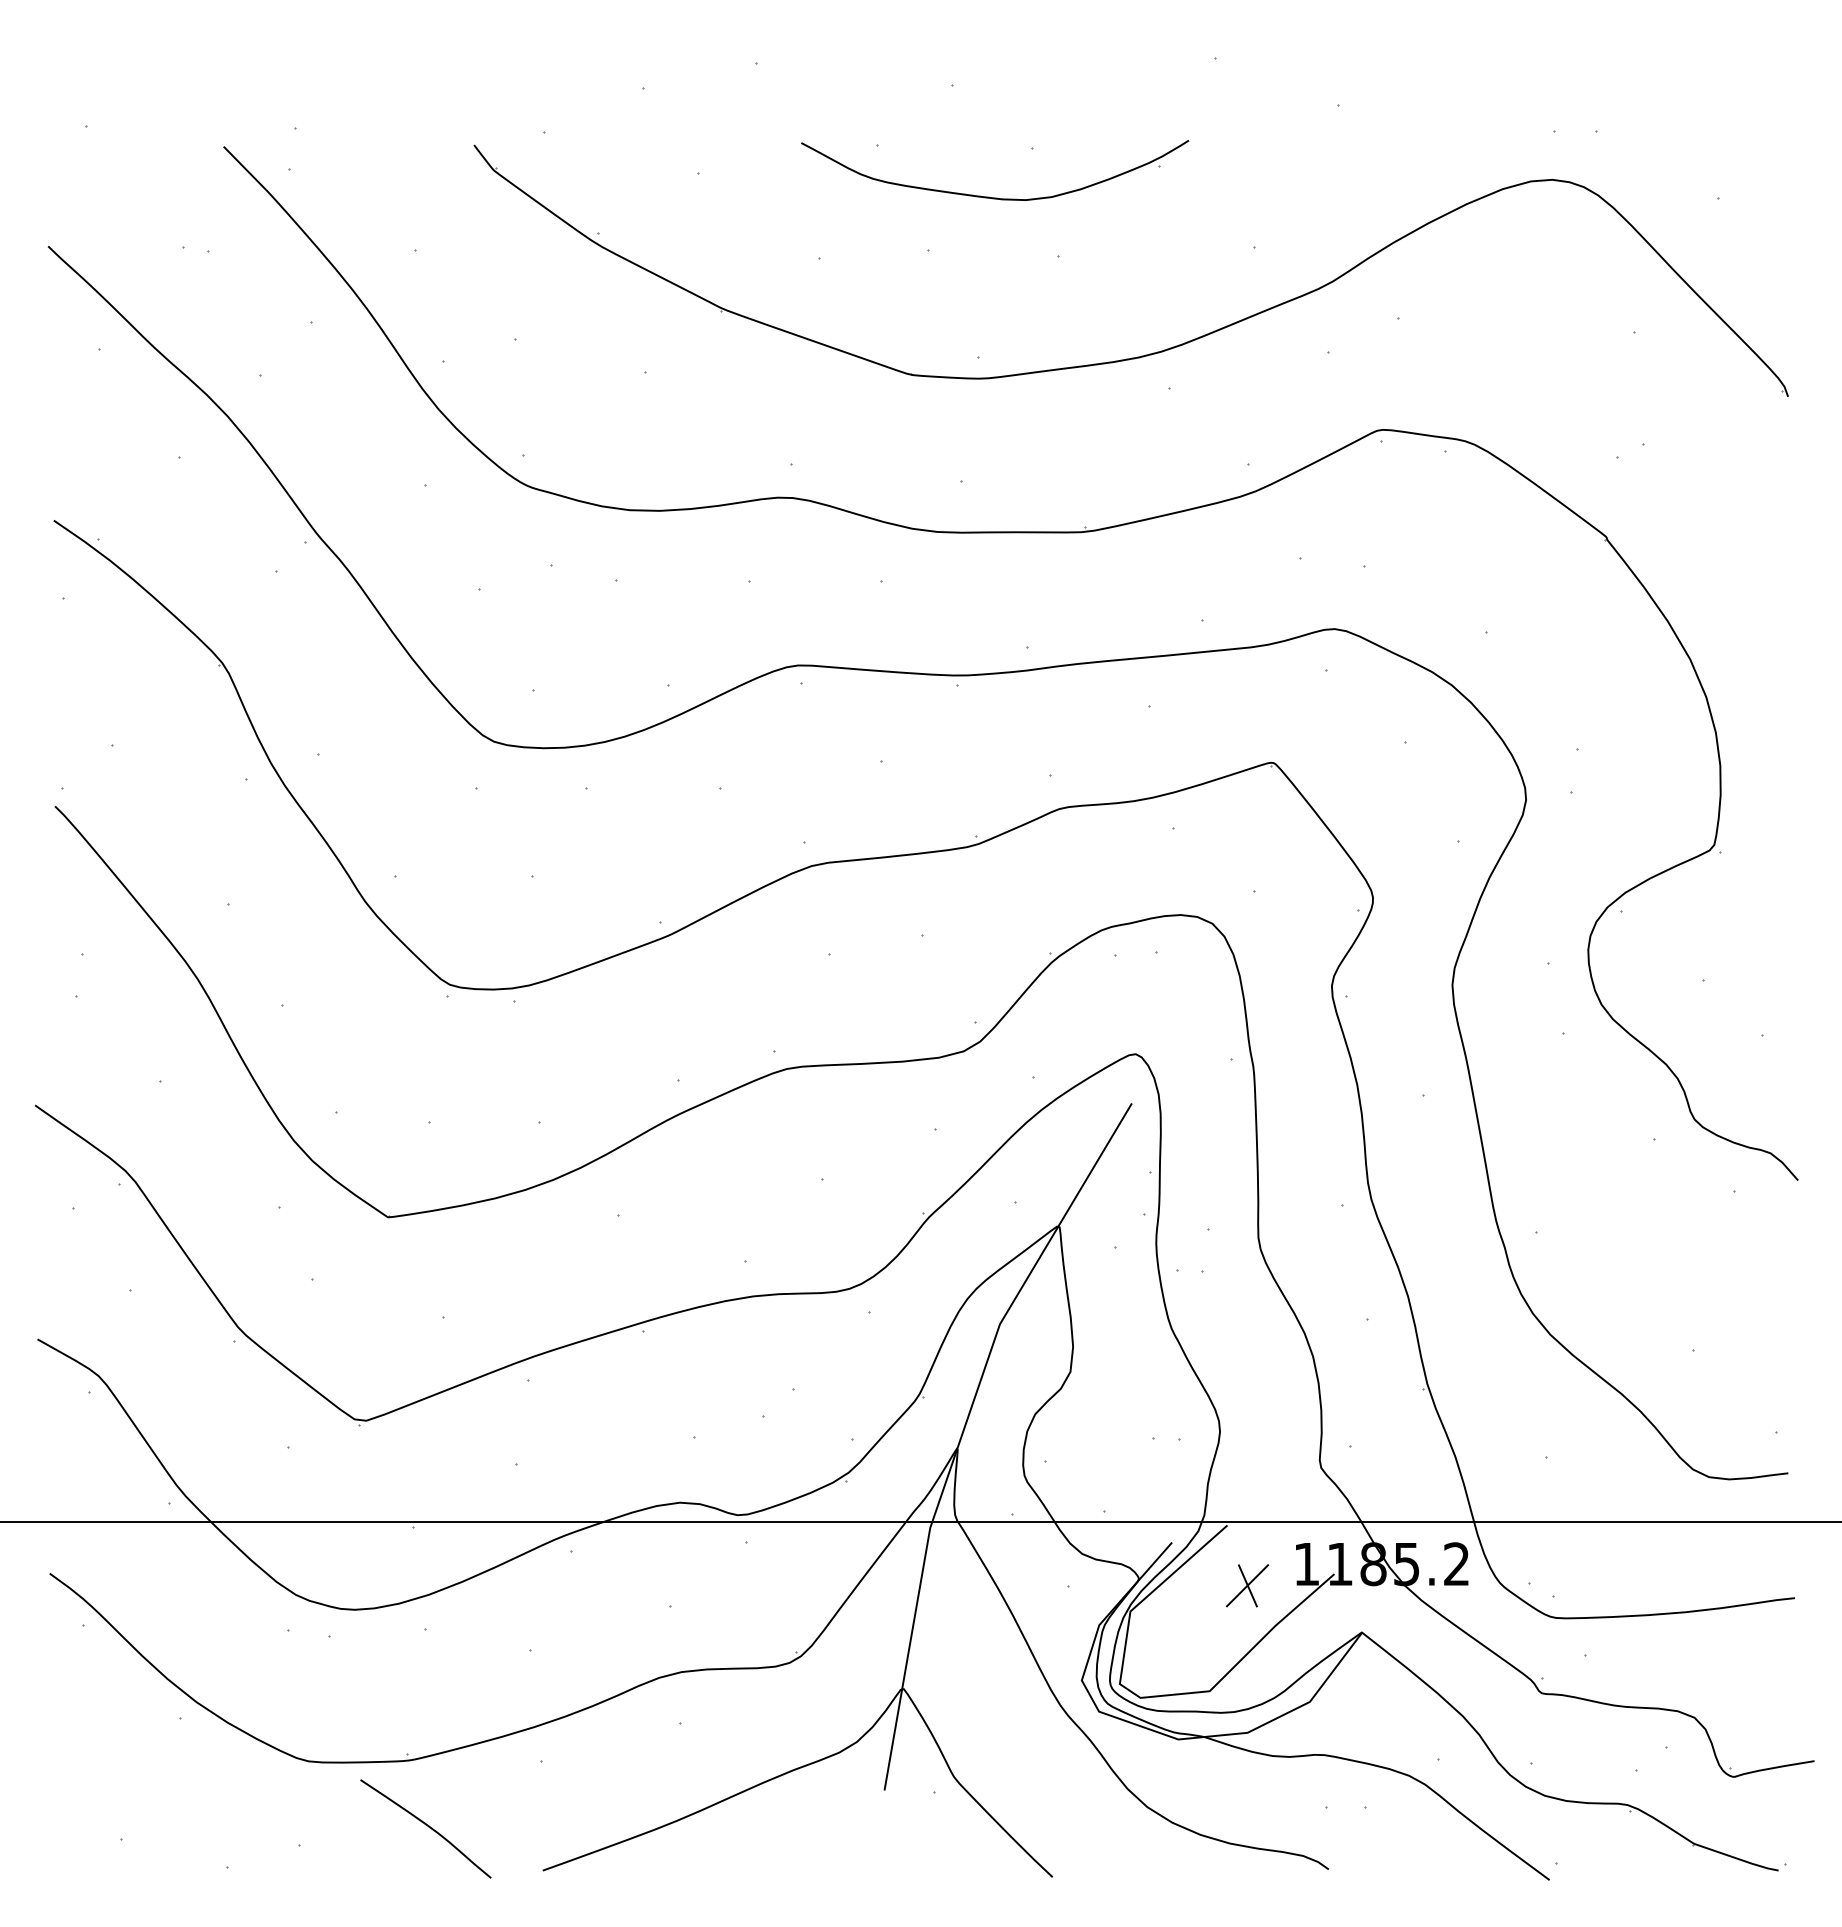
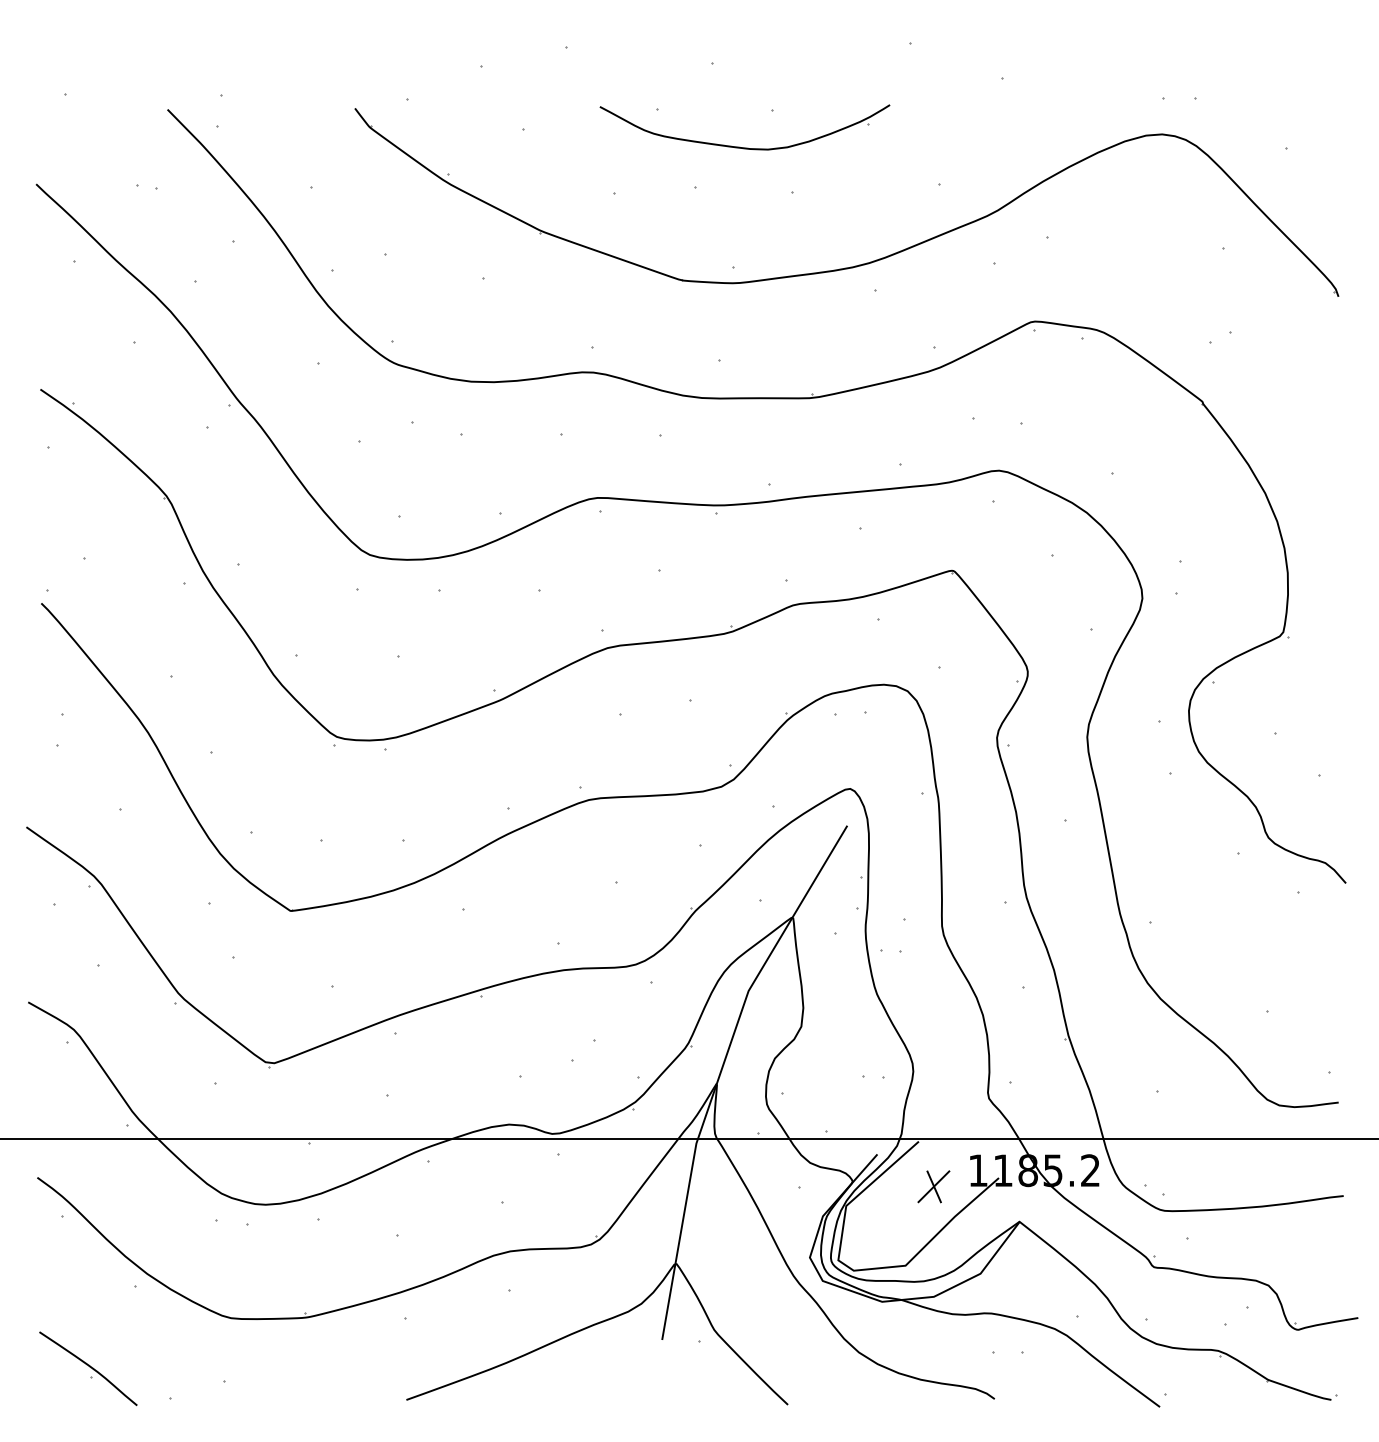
curve: (427, 1826) -> (89, 1366), moved

